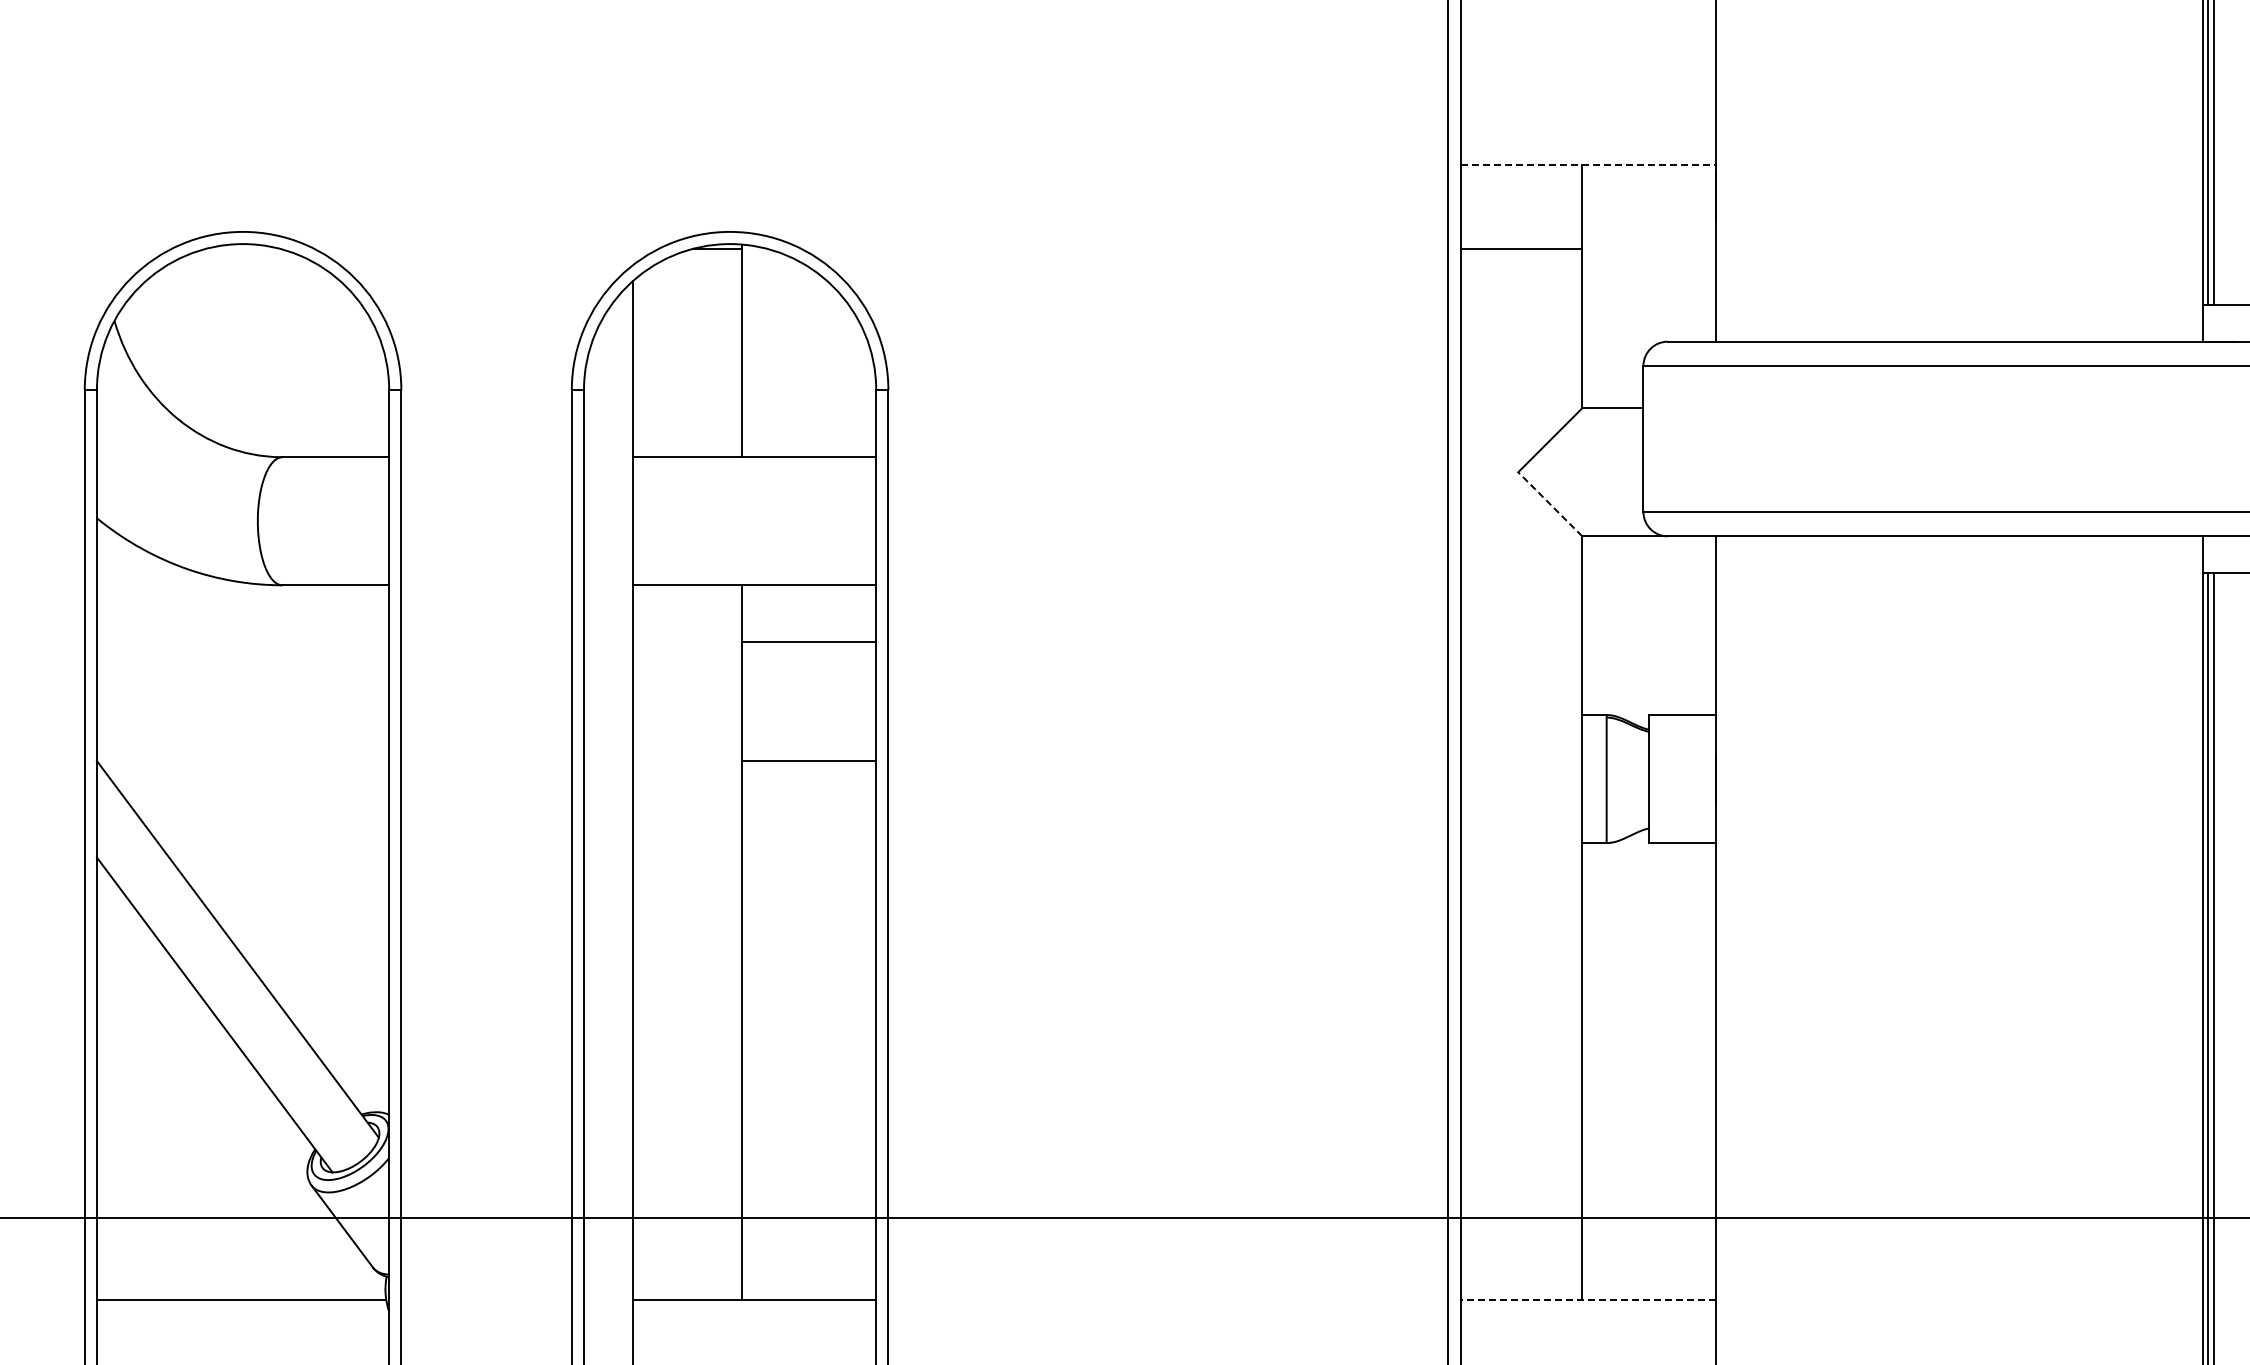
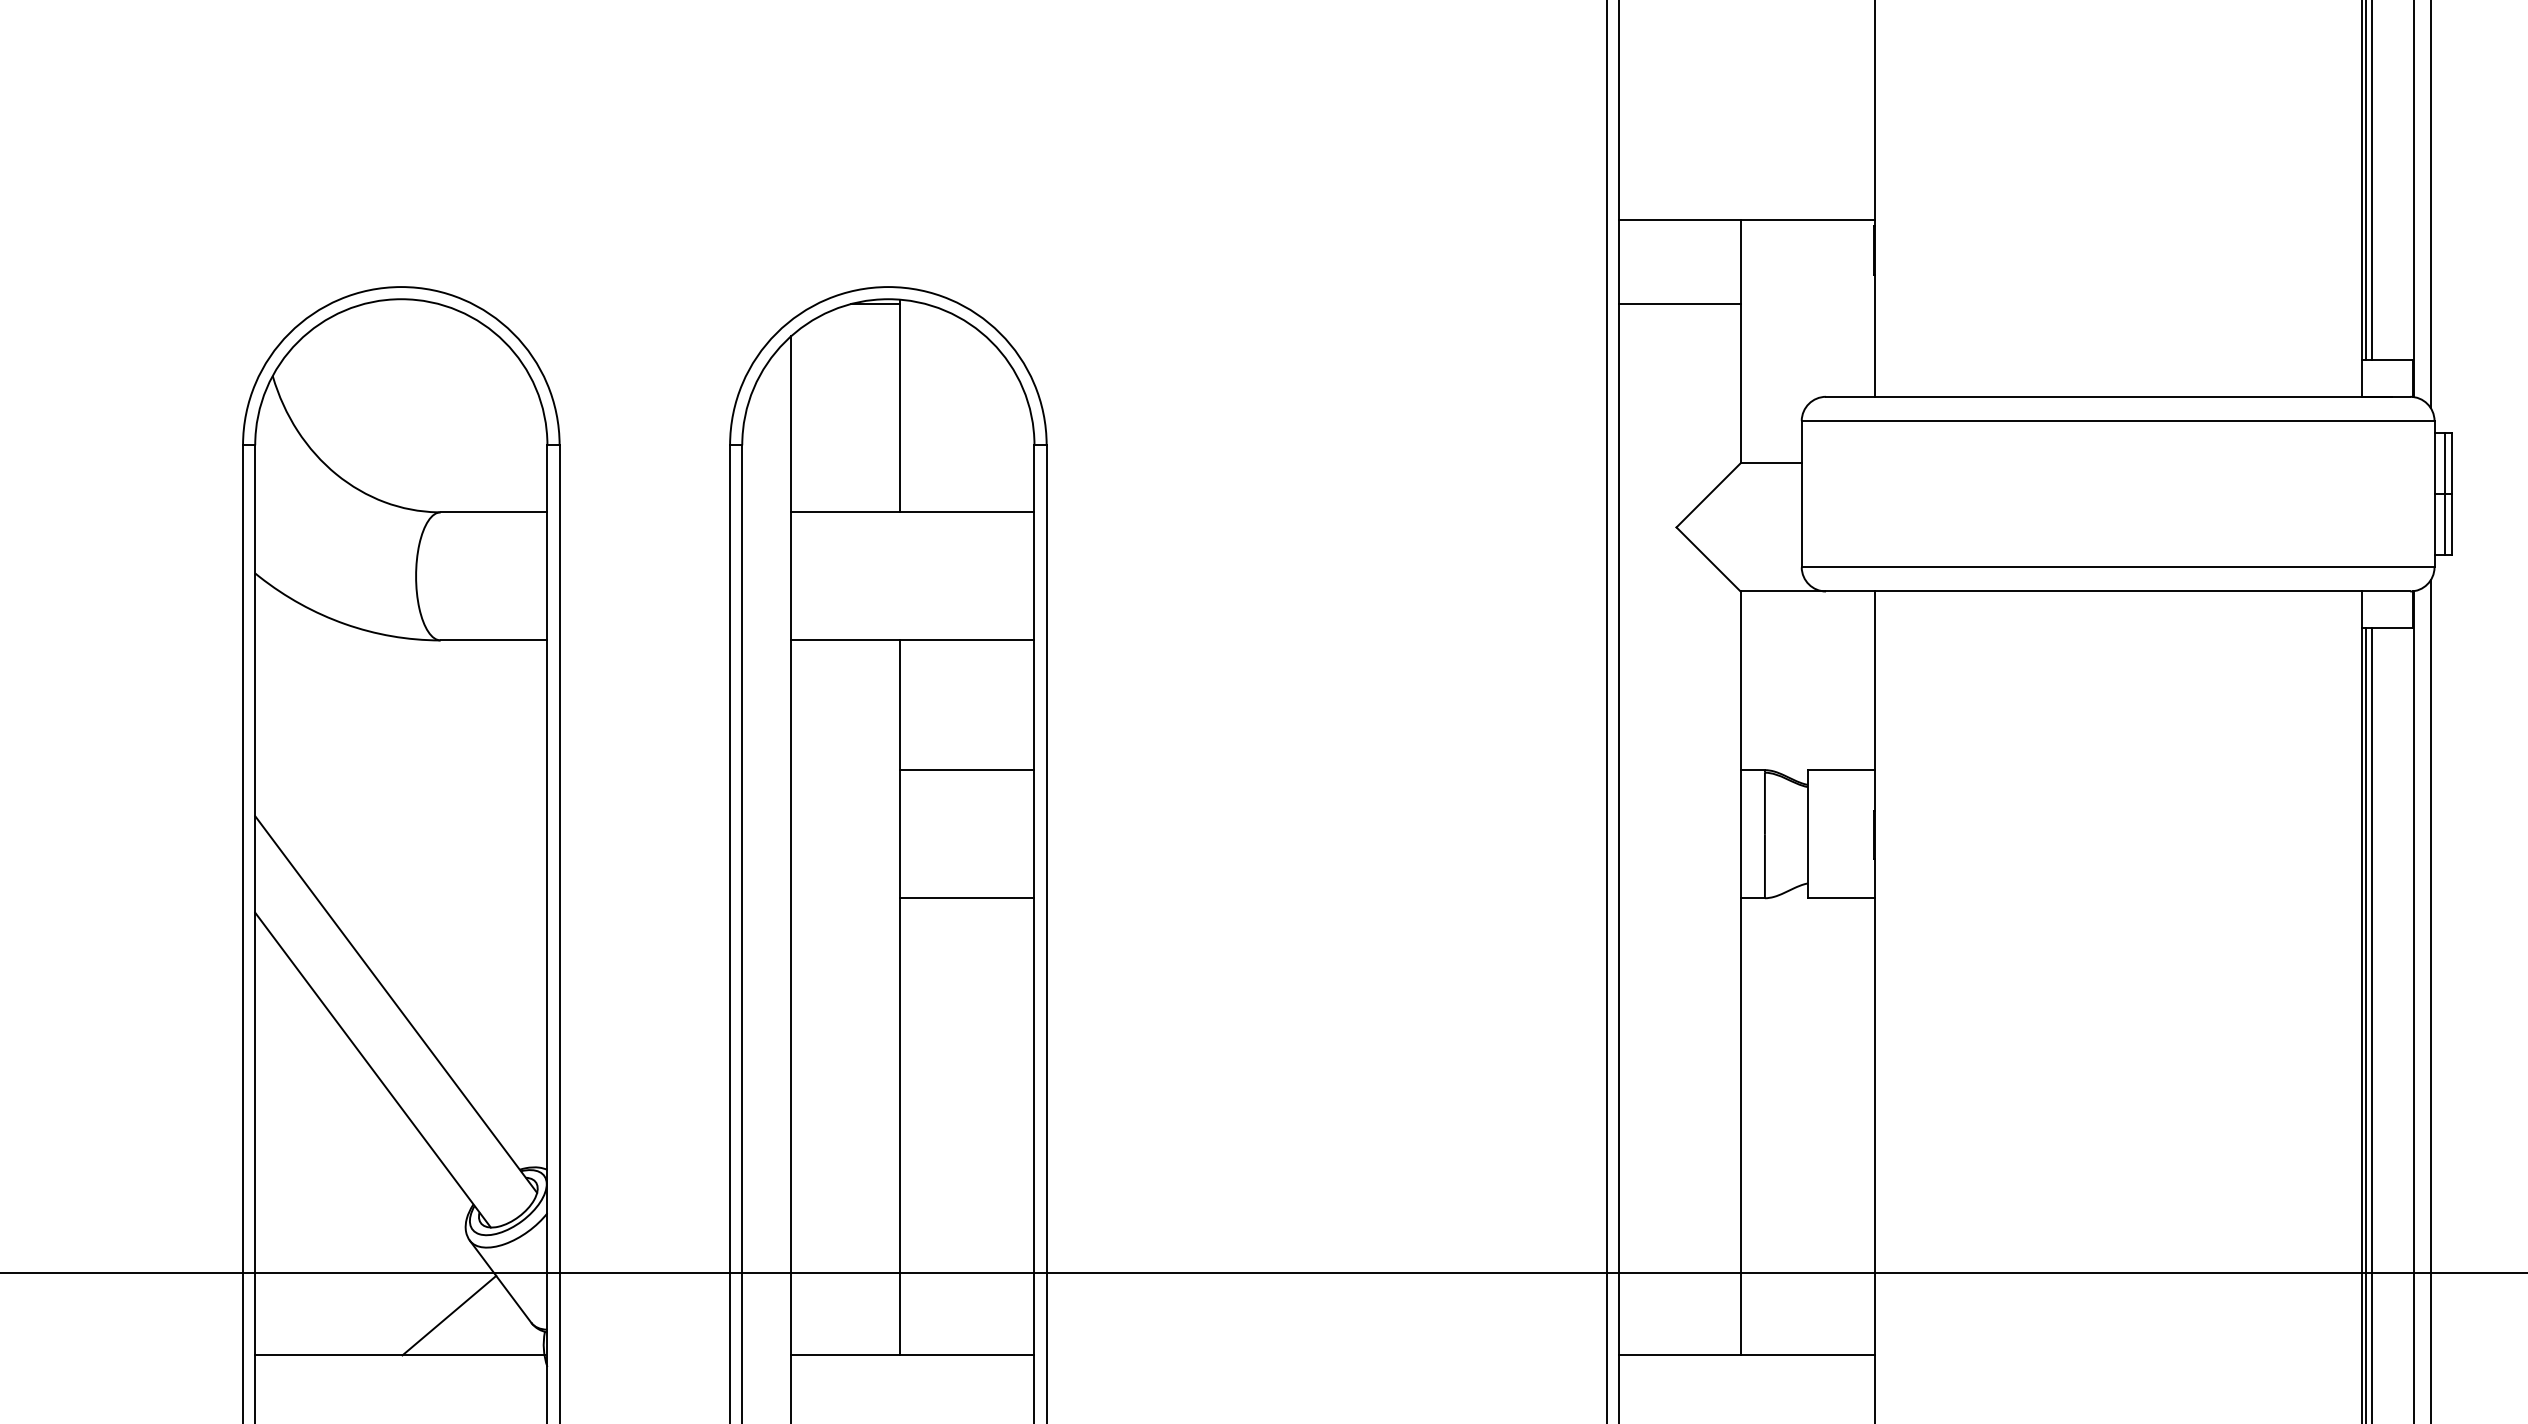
line: (1588, 165) -> (1746, 220), dashed -> solid
line: (1550, 504) -> (1708, 559), dashed -> solid
line: (808, 642) -> (966, 770), moved
line: (808, 761) -> (966, 898), moved
line: (291, 1260) -> (449, 1315), added
line: (1588, 1300) -> (1746, 1355), dashed -> solid

